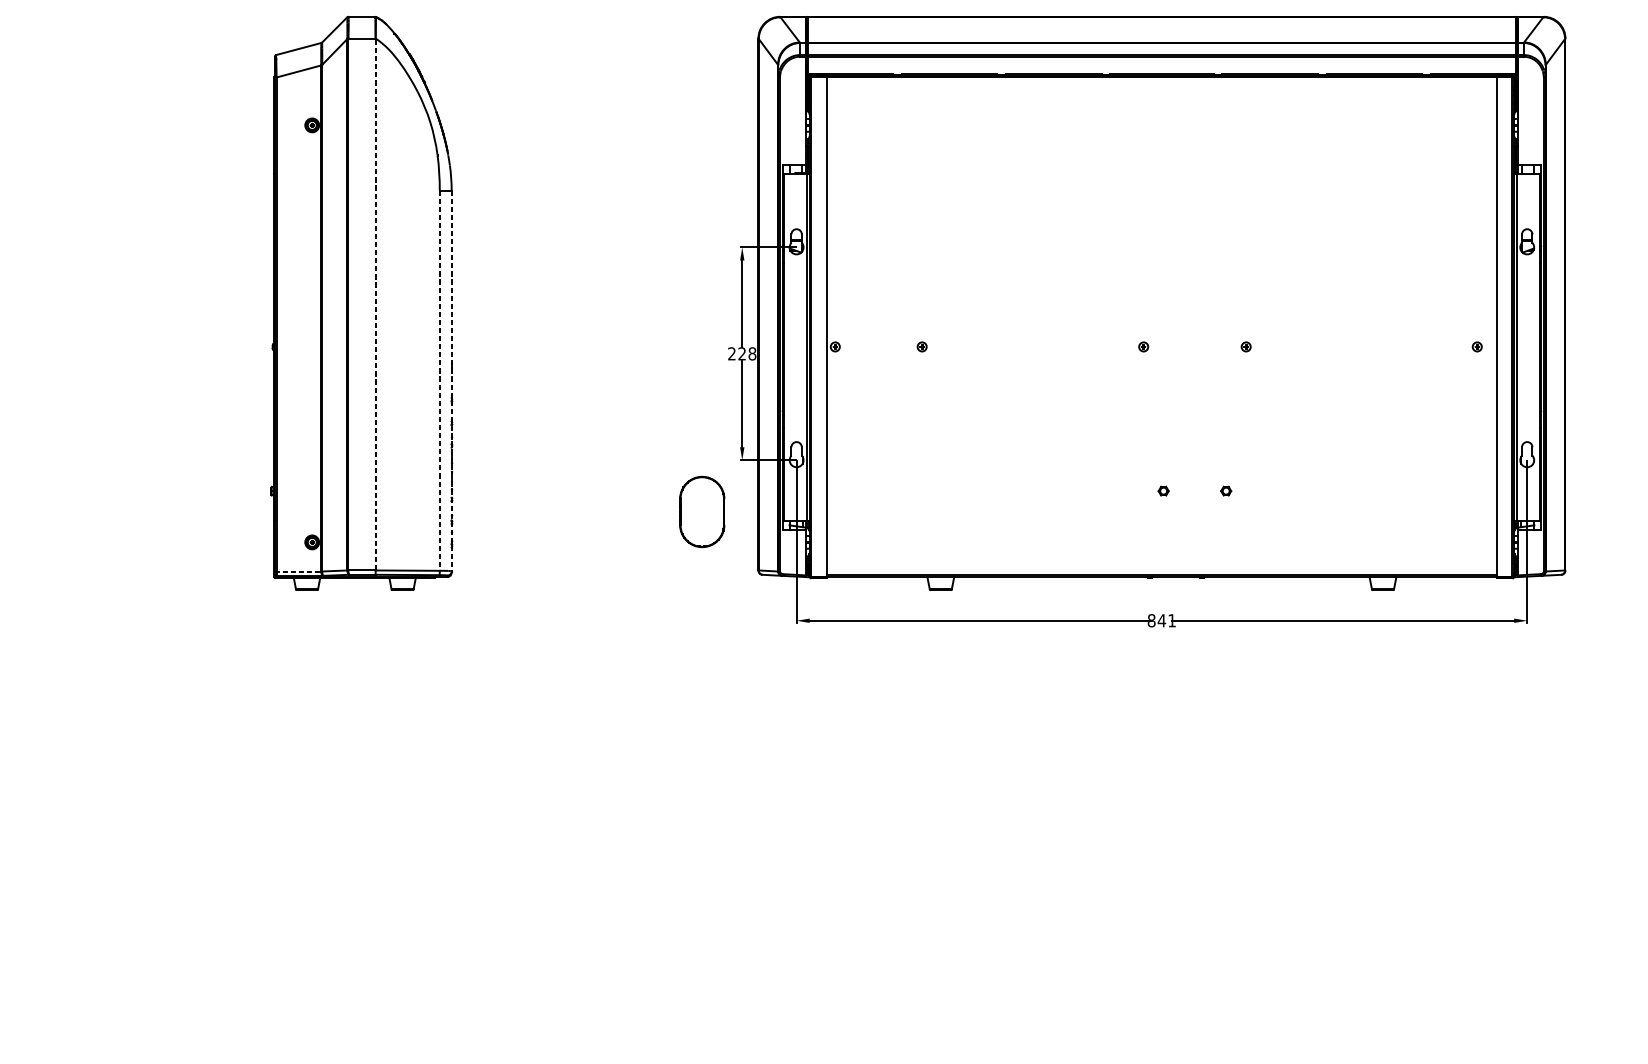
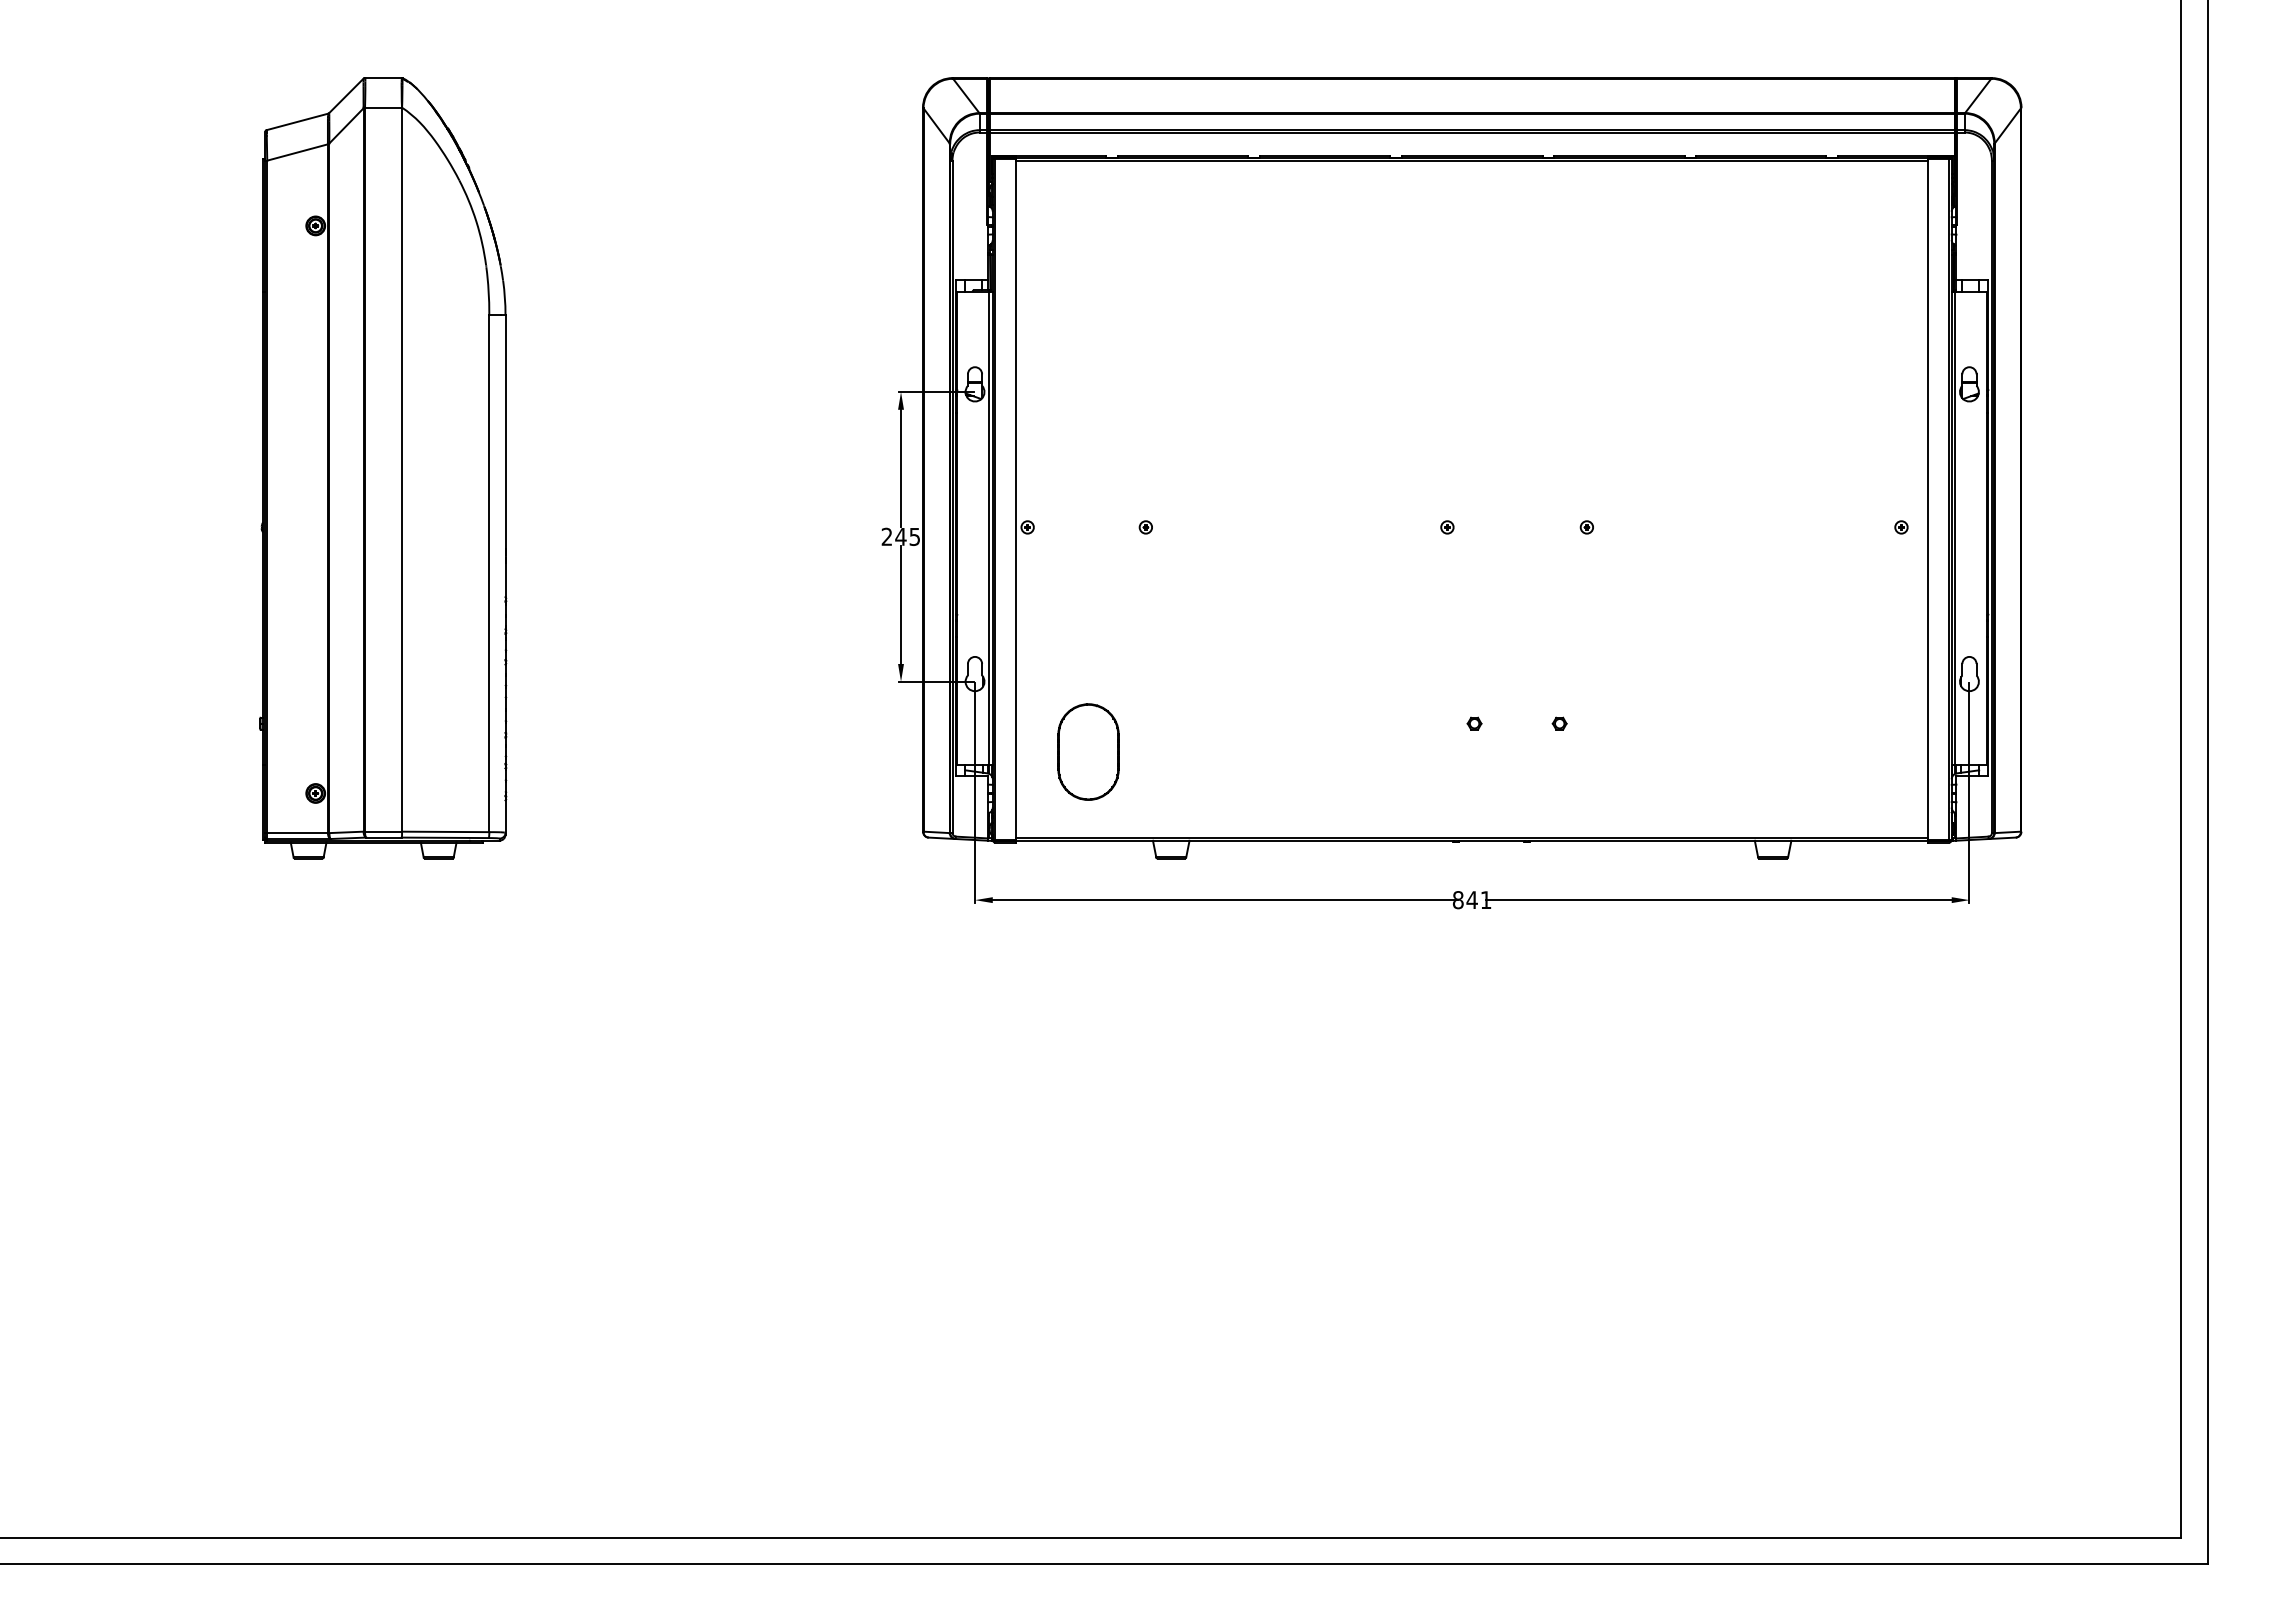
line: (376, 304) -> (402, 469), dashed -> solid
text: (747, 353) -> (907, 536), 228 -> 245
line: (439, 380) -> (489, 573), dashed -> solid
line: (451, 382) -> (505, 575), dashed -> solid
part: (702, 511) -> (1088, 751), moved
line: (298, 571) -> (296, 833), dashed -> solid

